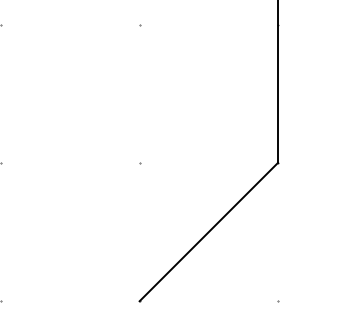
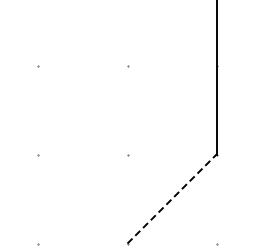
line: (209, 232) -> (172, 199), solid -> dashed

